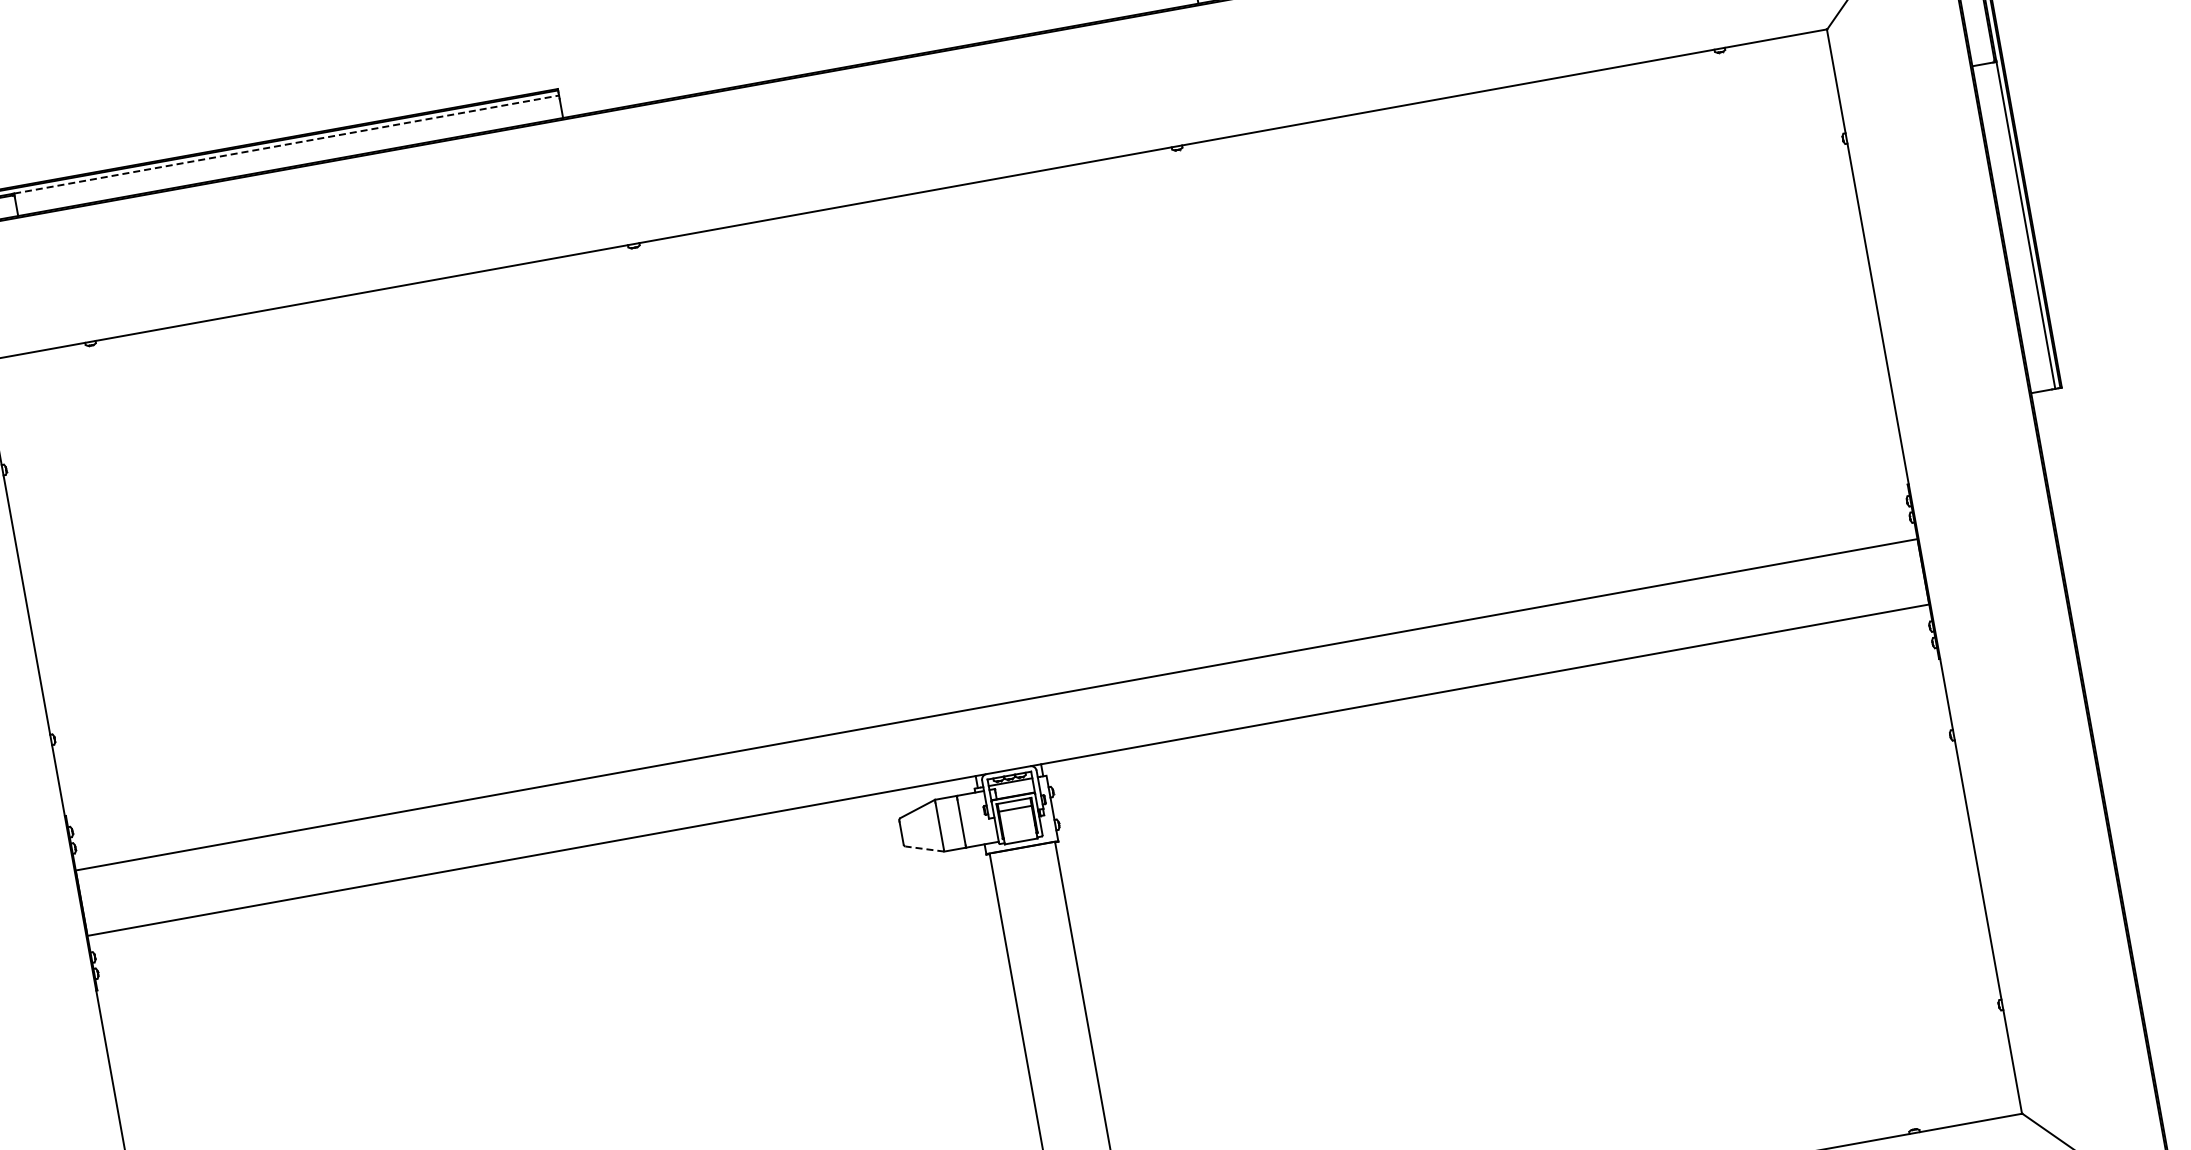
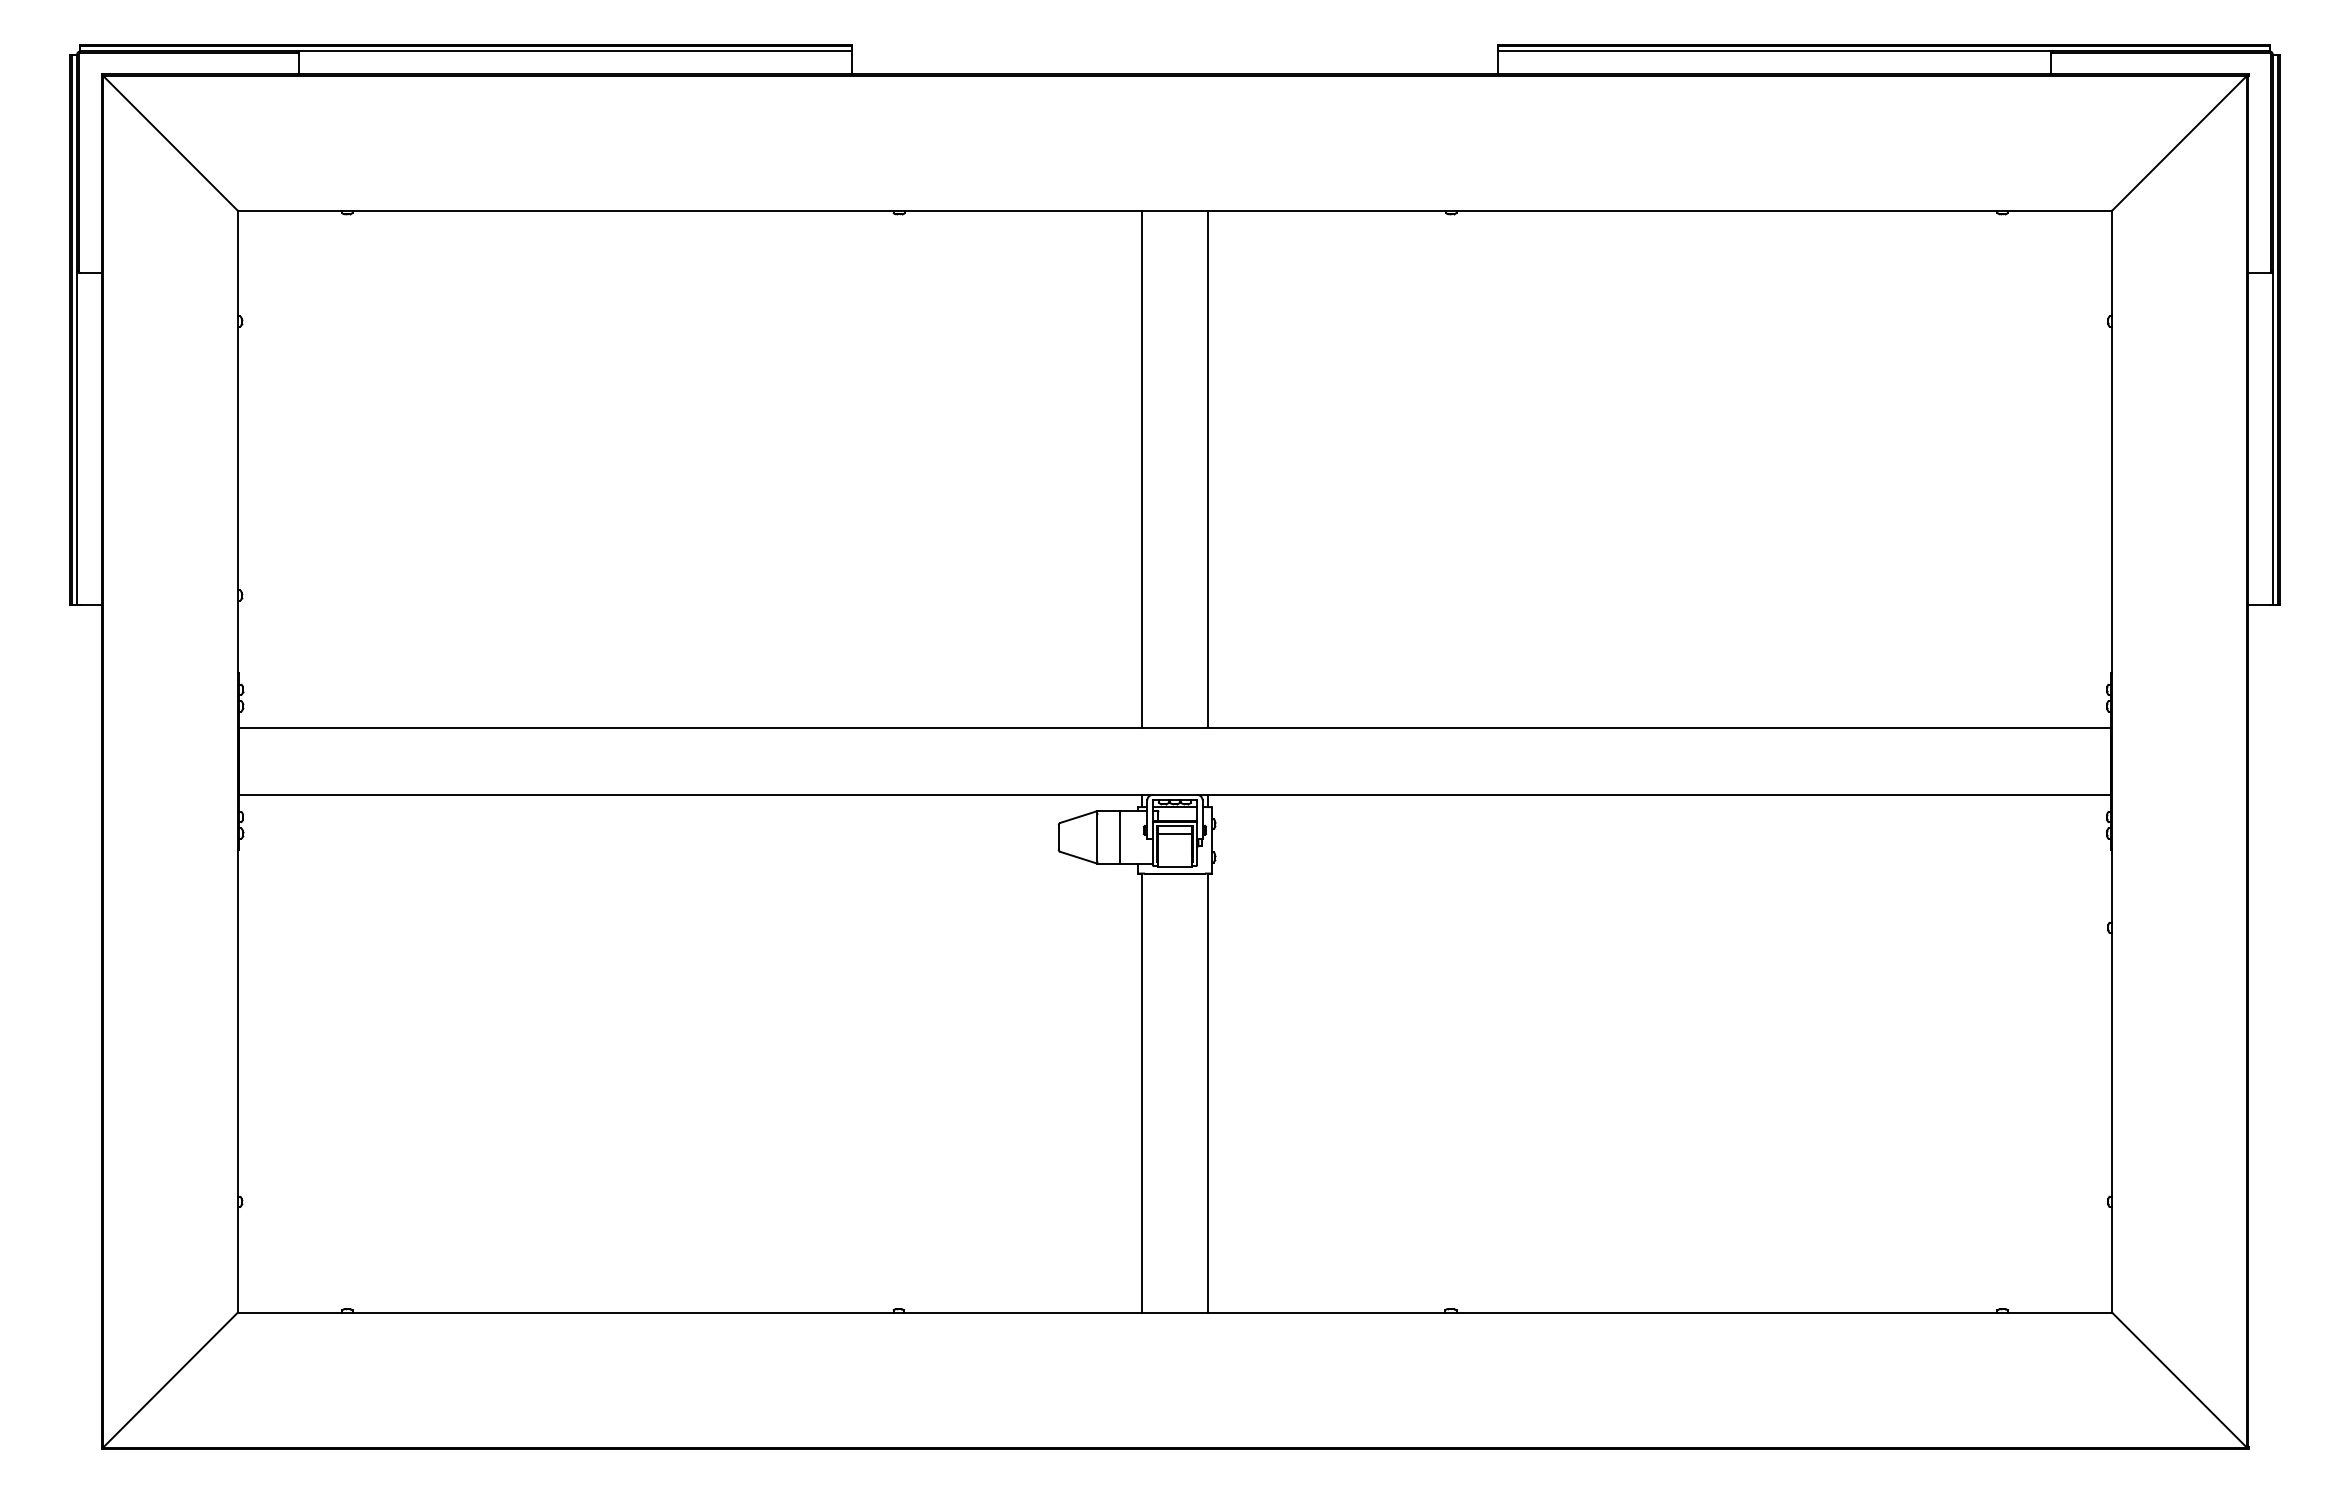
line: (286, 144) -> (575, 51), dashed -> solid
line: (983, 443) -> (1208, 469), added
line: (917, 455) -> (1141, 469), added
line: (924, 848) -> (1078, 857), dashed -> solid

